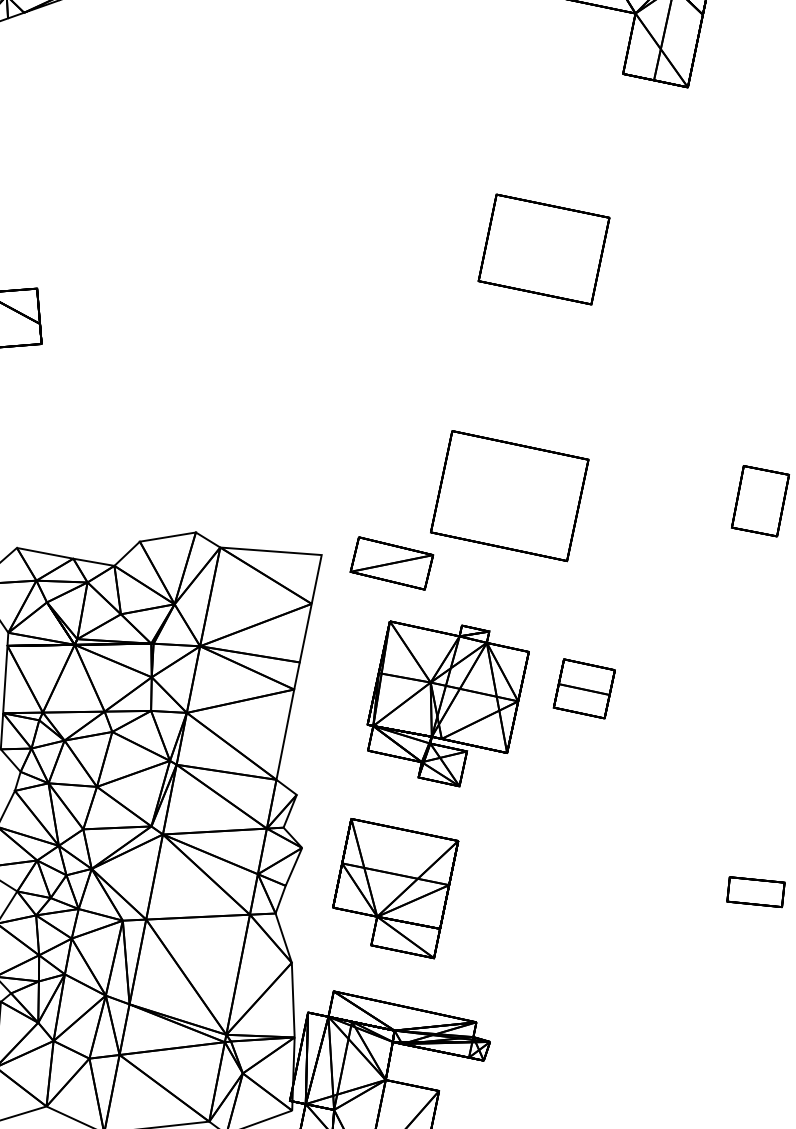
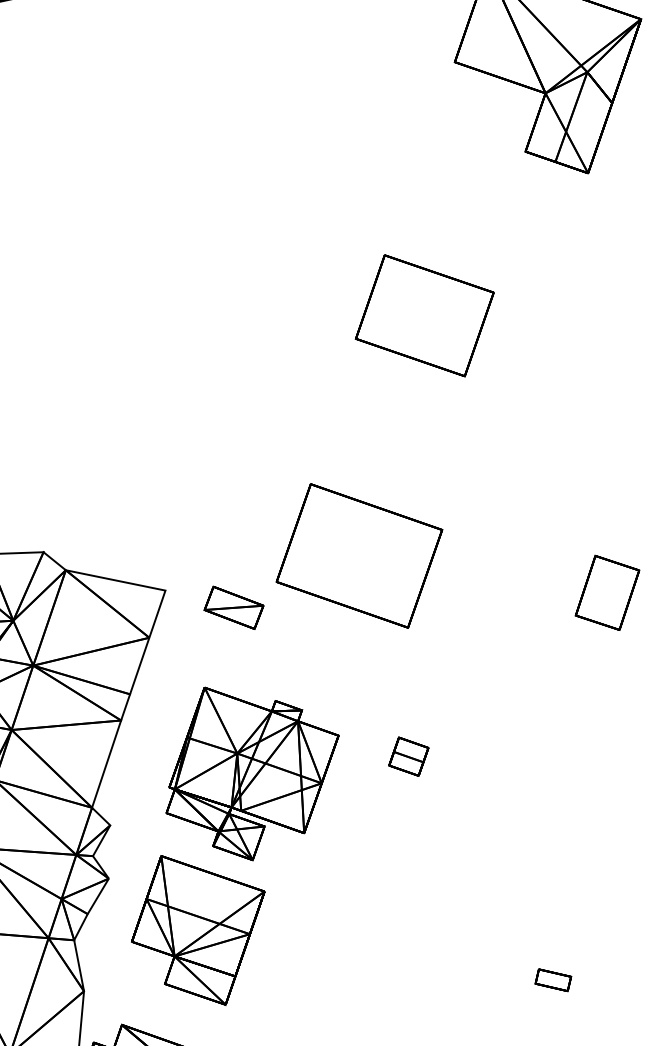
part: (391, 563) -> (233, 607), size x0.7
part: (583, 688) -> (408, 756), size x0.6
part: (447, 703) -> (251, 776), moved
part: (755, 892) -> (552, 980), size x0.6

